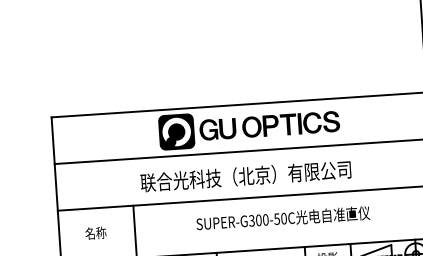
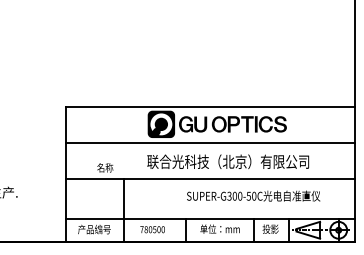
text: (246, 175) -> (228, 161), moved
text: (283, 217) -> (253, 195), moved
text: (96, 232) -> (105, 167), moved

